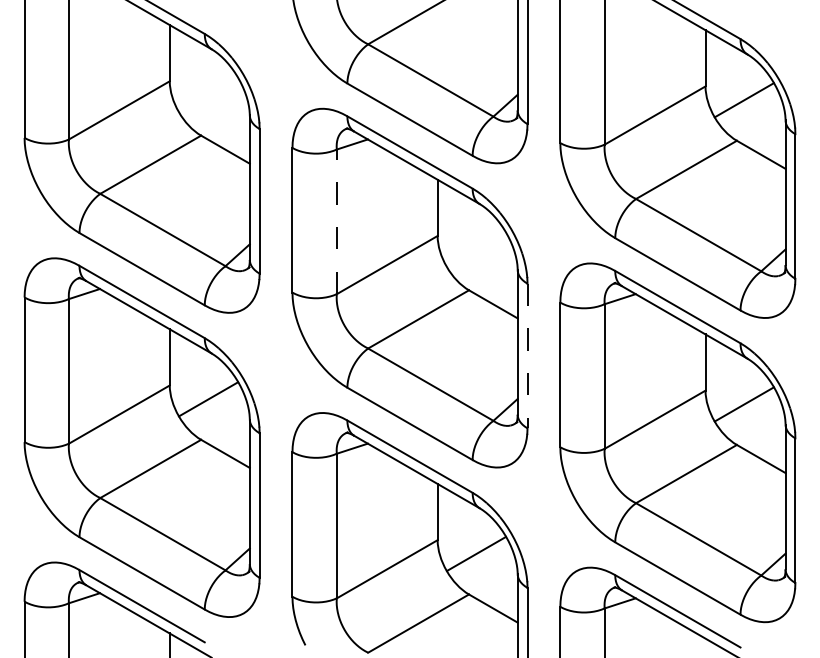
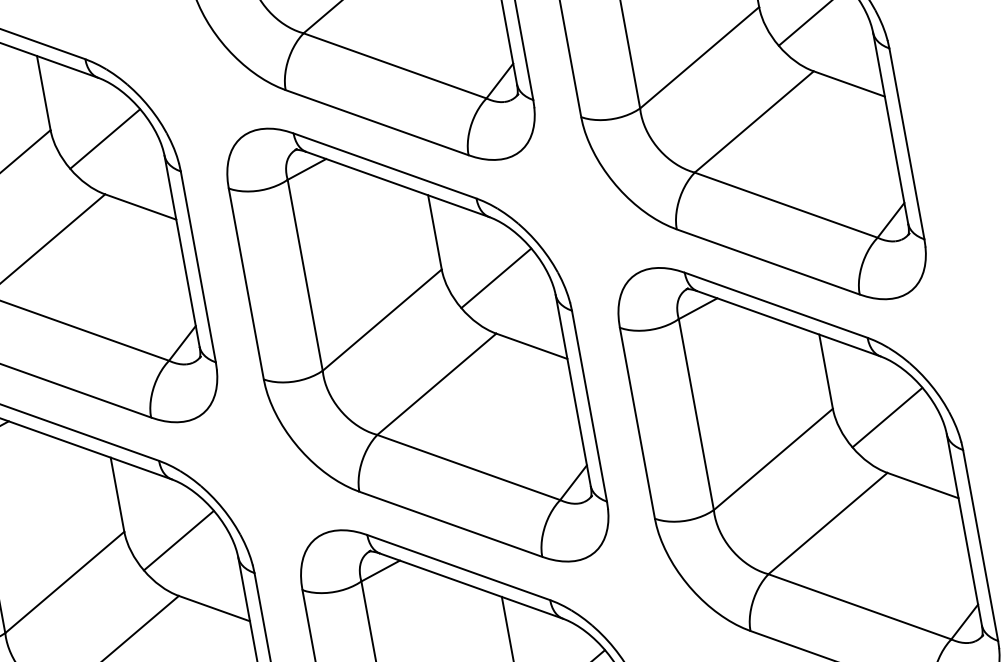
line: (208, 95) -> (105, 139), added
line: (336, 221) -> (304, 274), dashed -> solid
line: (476, 249) -> (496, 277), added
line: (527, 356) -> (589, 406), dashed -> solid

